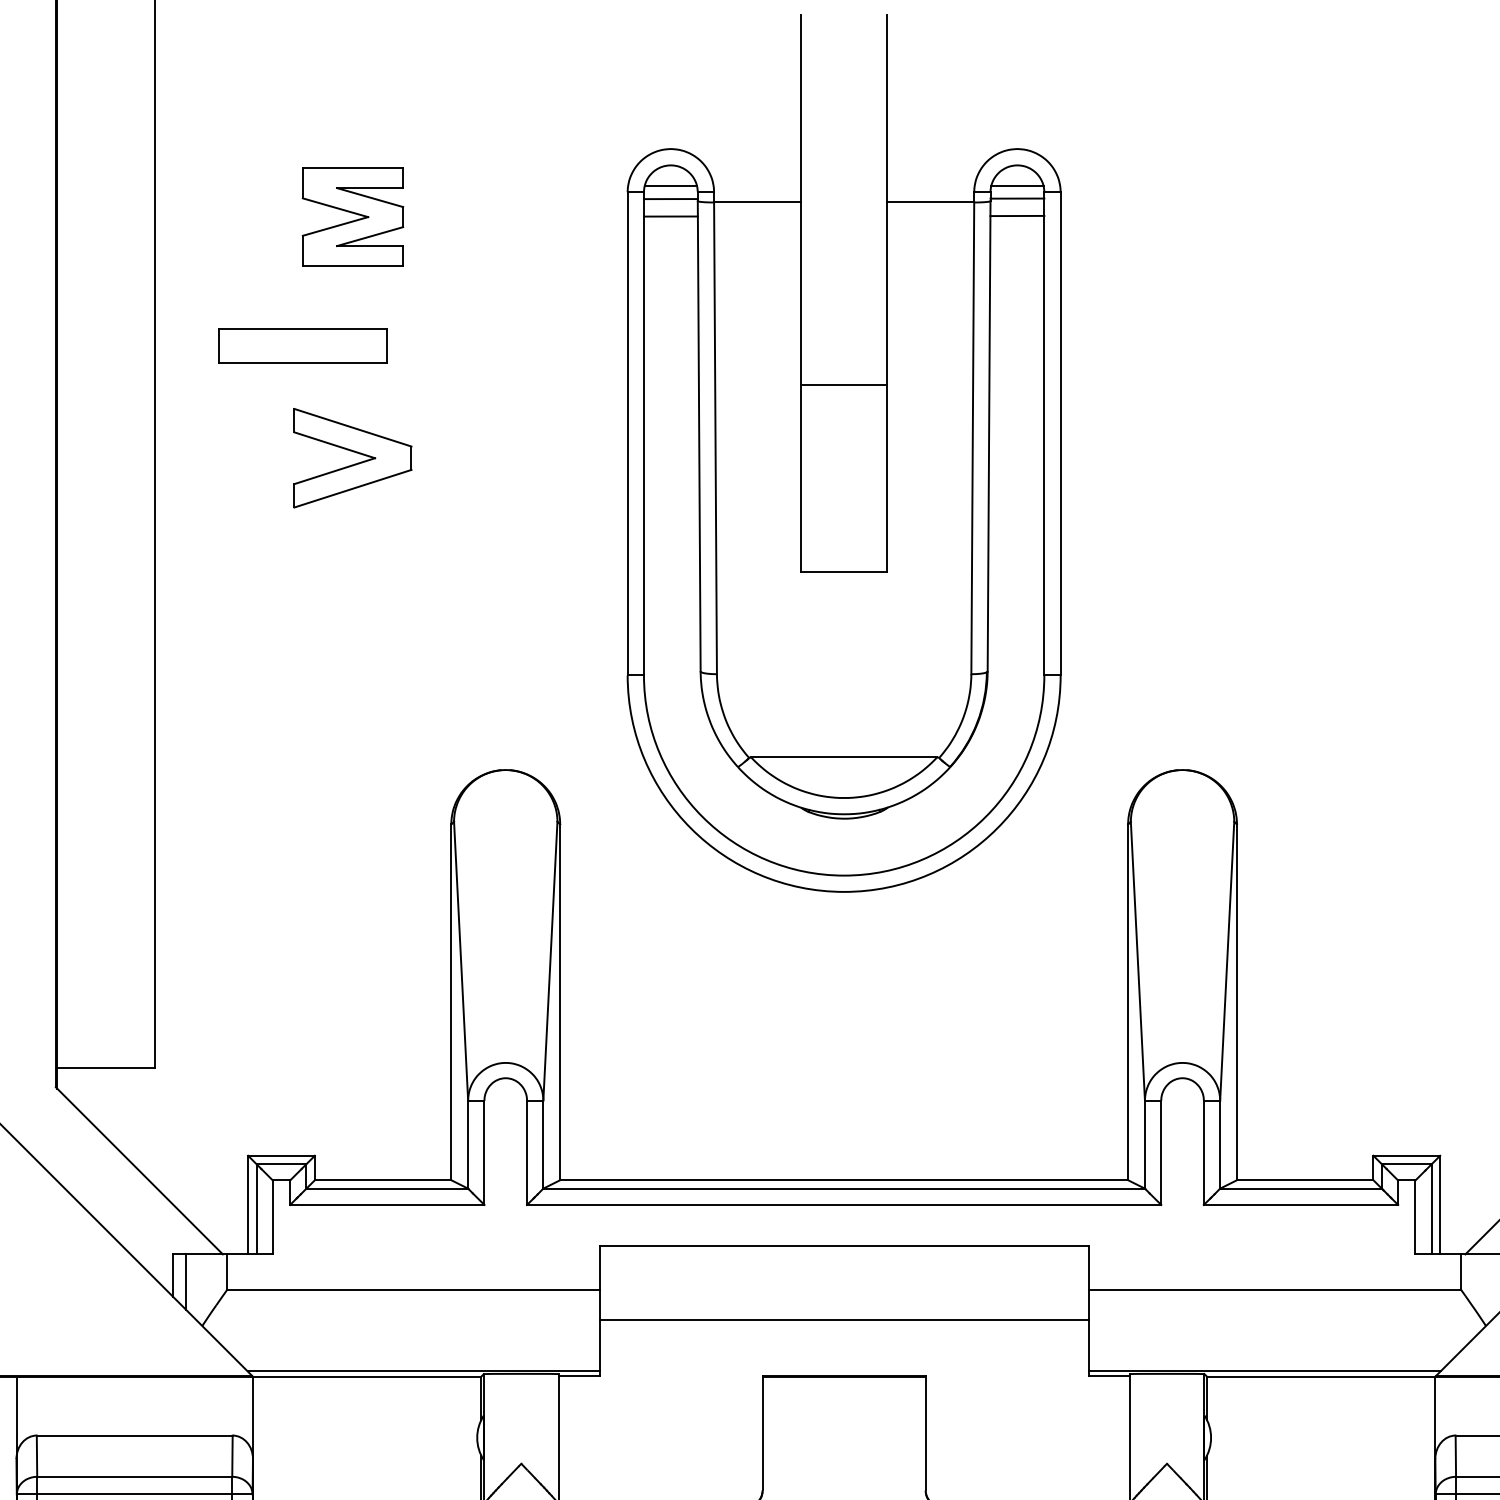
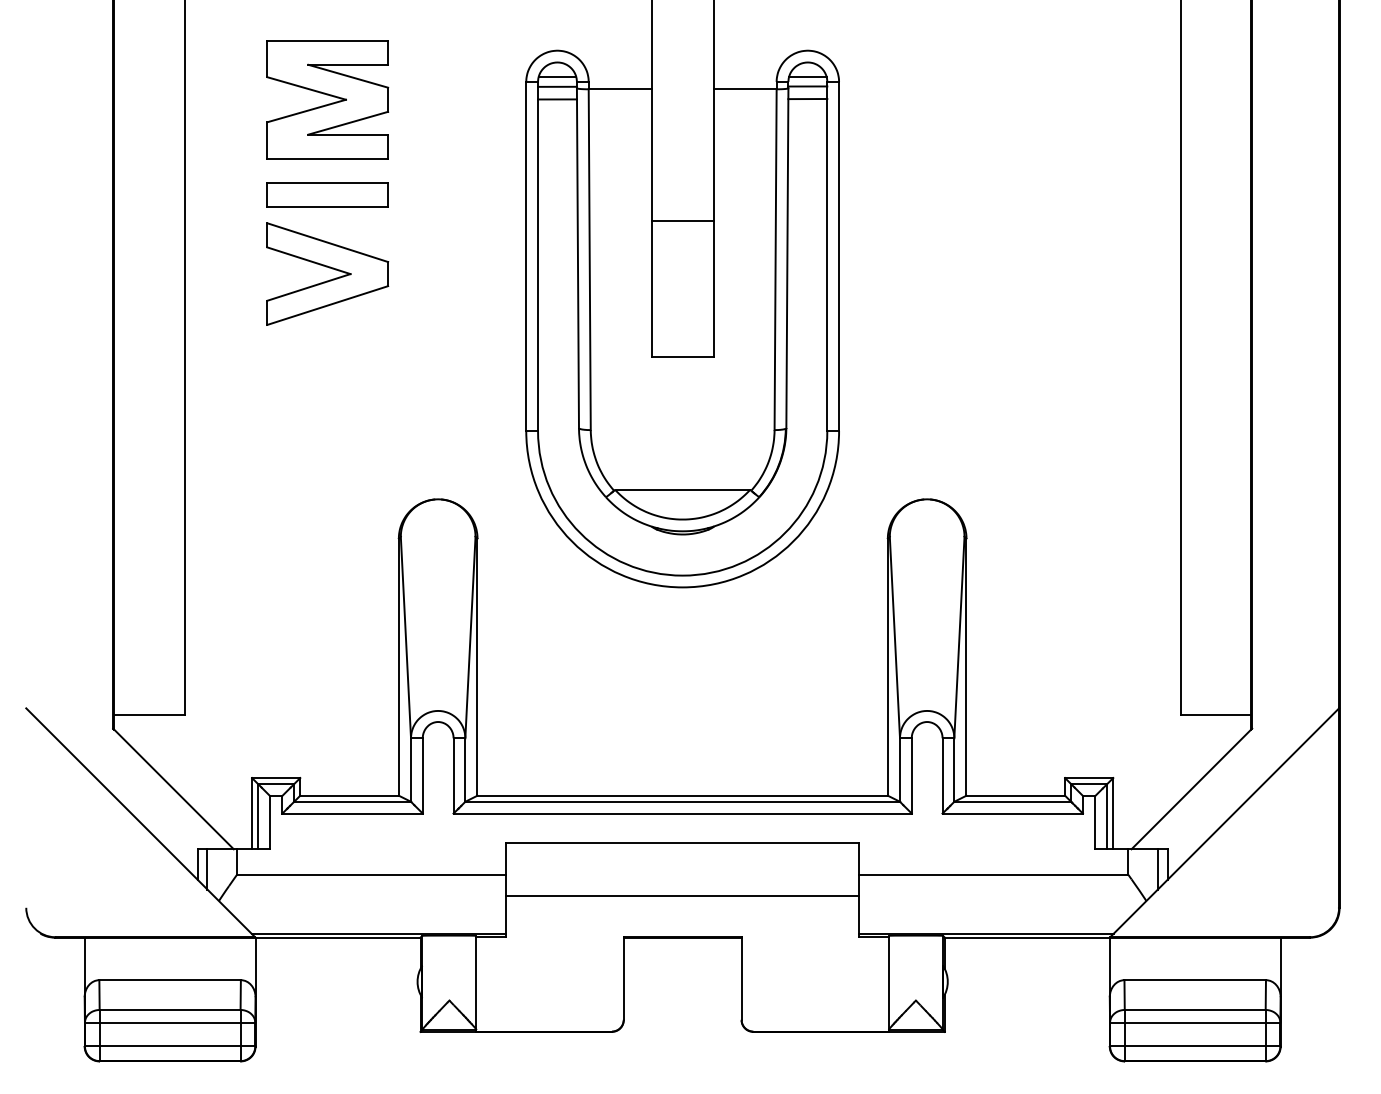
part: (352, 216) -> (327, 99), size x1.67
part: (302, 345) -> (327, 194), moved
part: (352, 457) -> (327, 273), size x1.43

